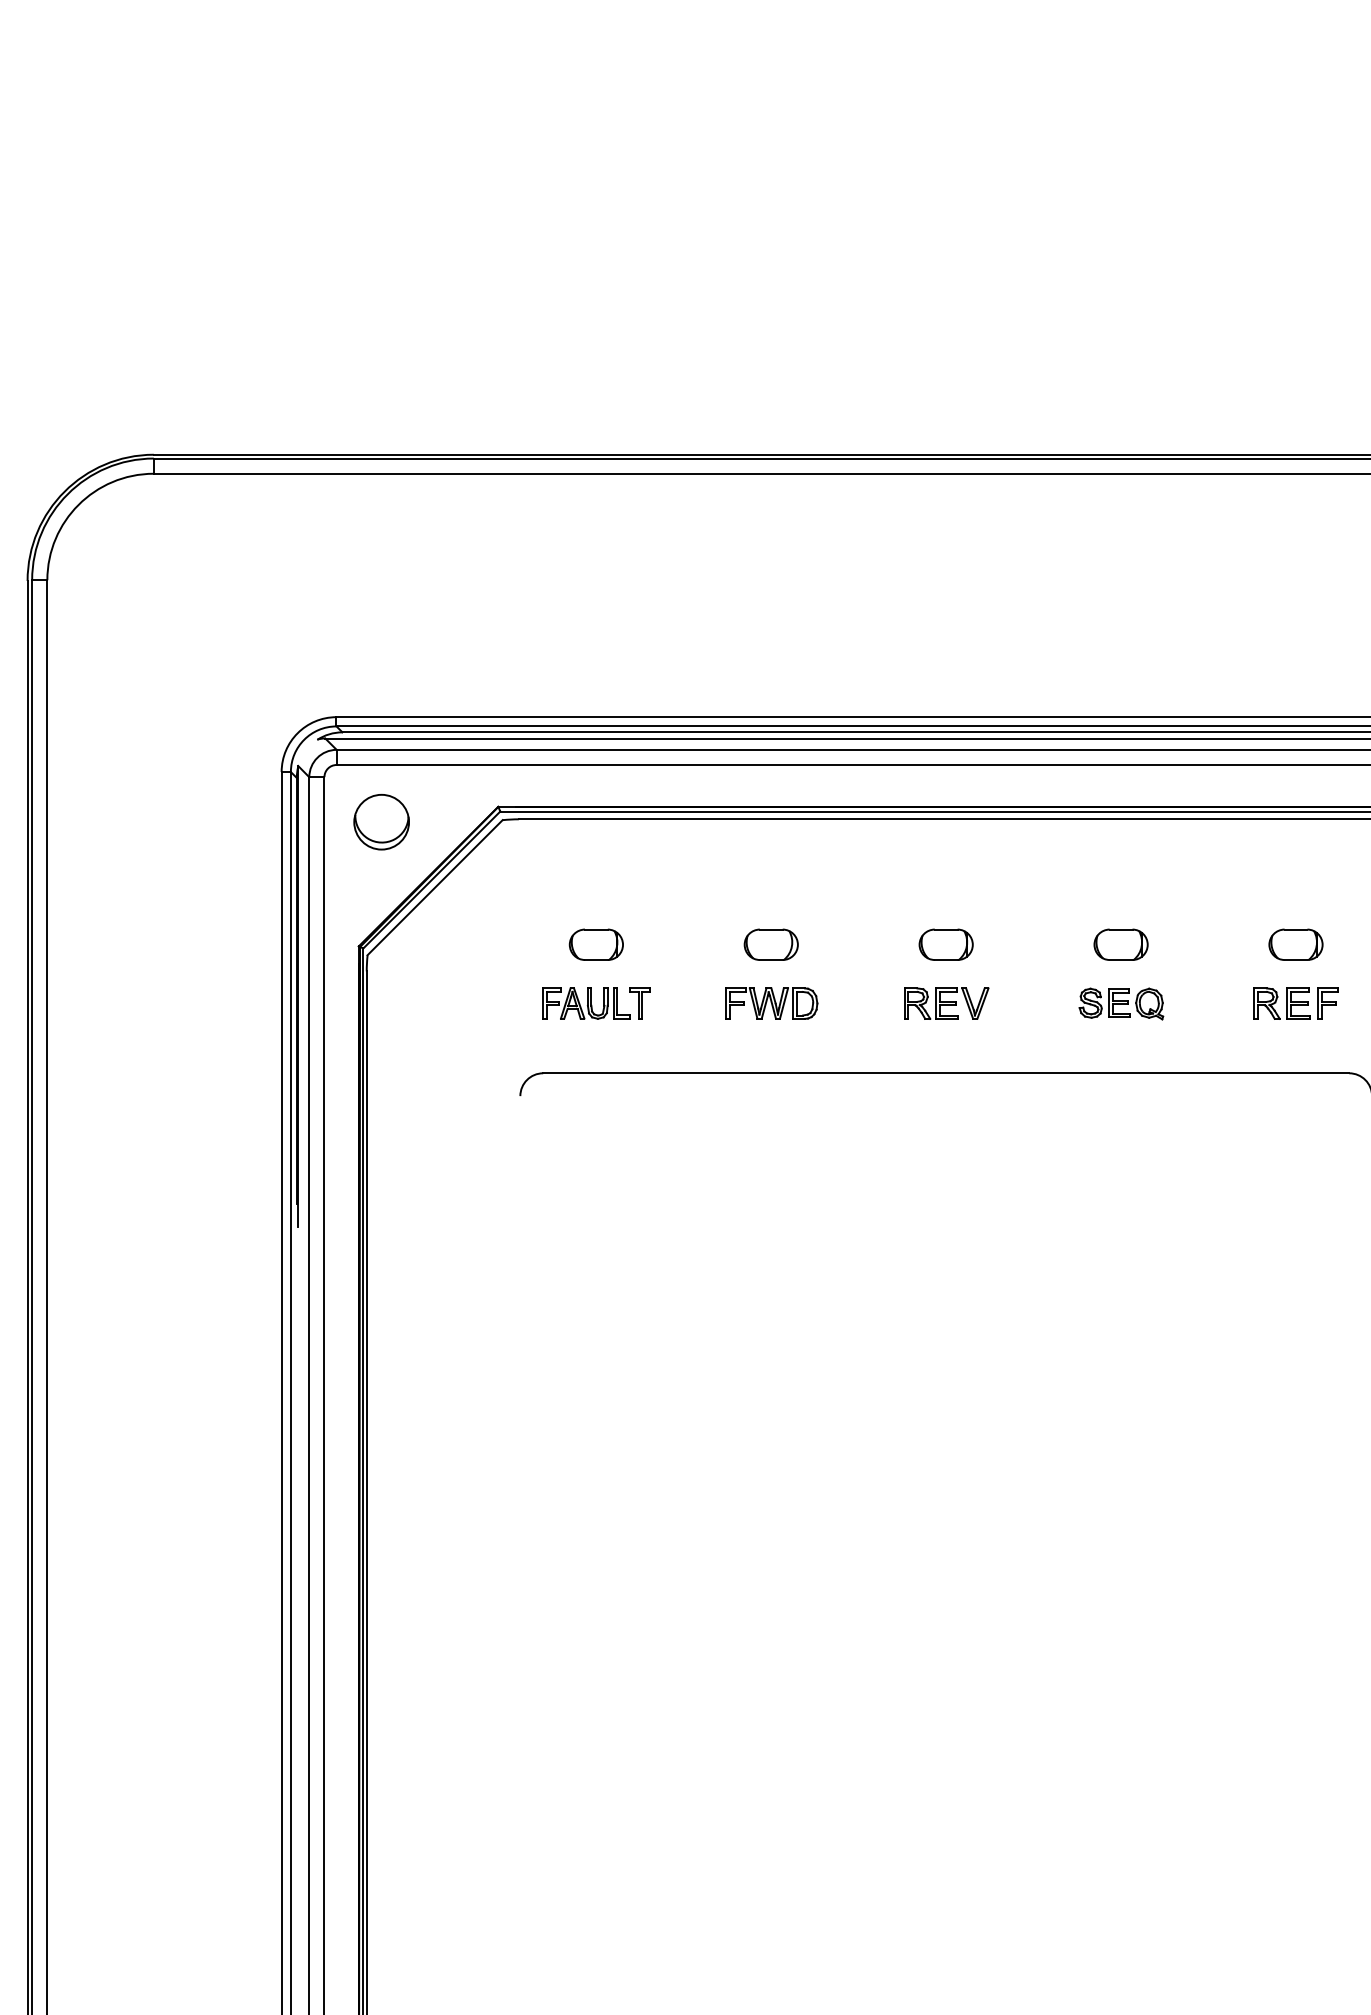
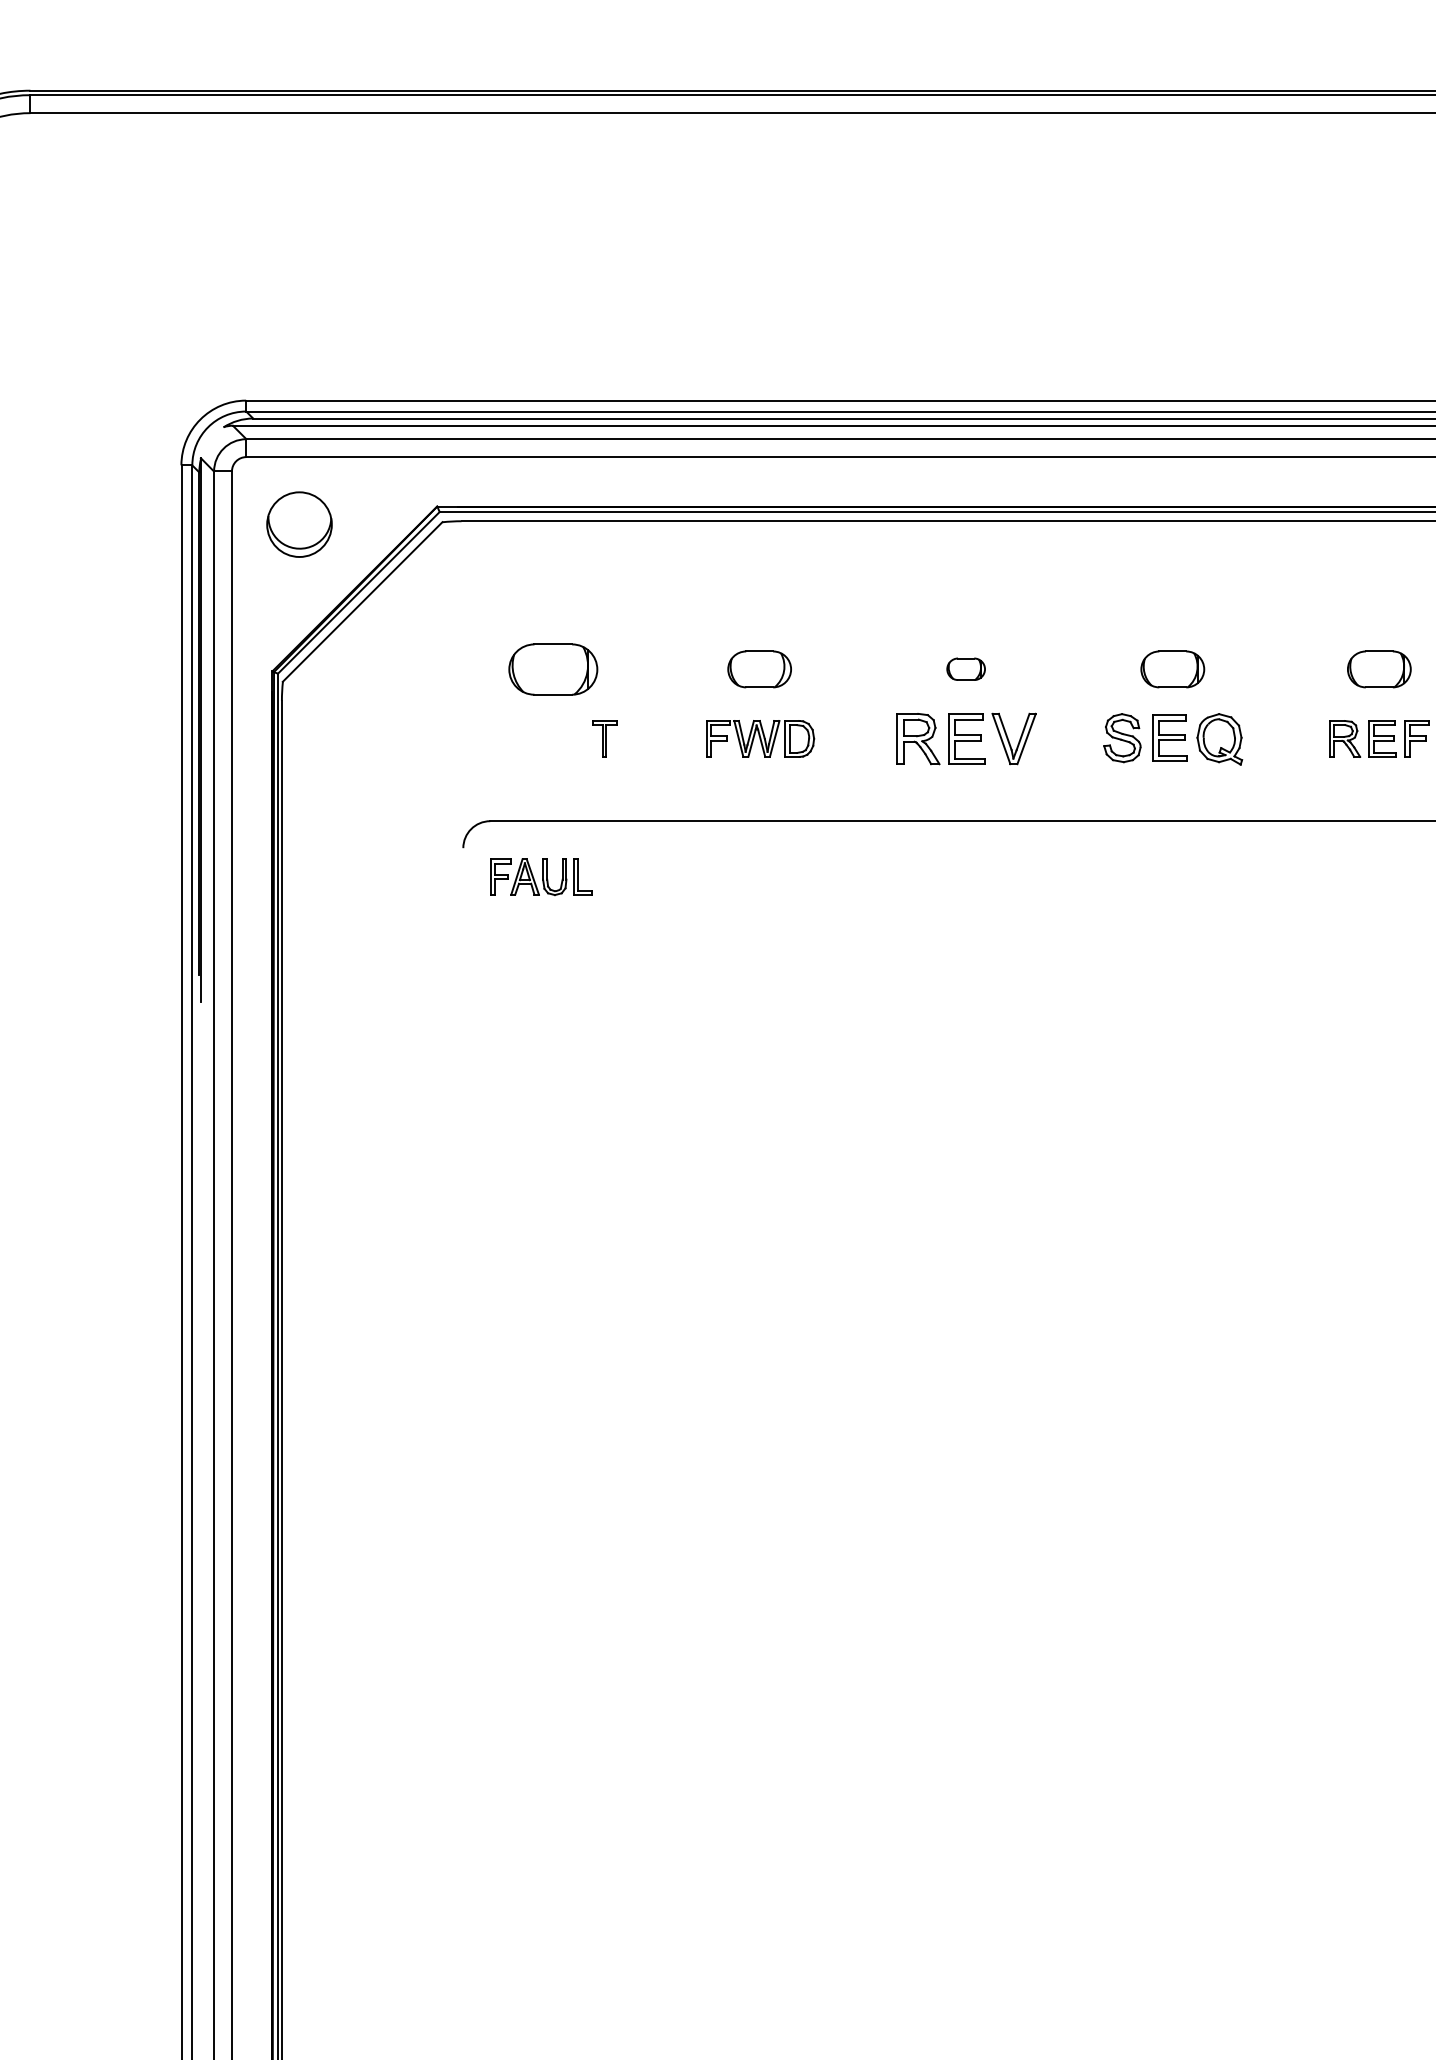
part: (595, 944) -> (552, 669), size x1.4
part: (945, 944) -> (965, 669), size x0.6
part: (586, 1003) -> (541, 876), moved
part: (946, 1003) -> (966, 738), size x1.4
part: (1121, 1003) -> (1173, 738), size x1.4

